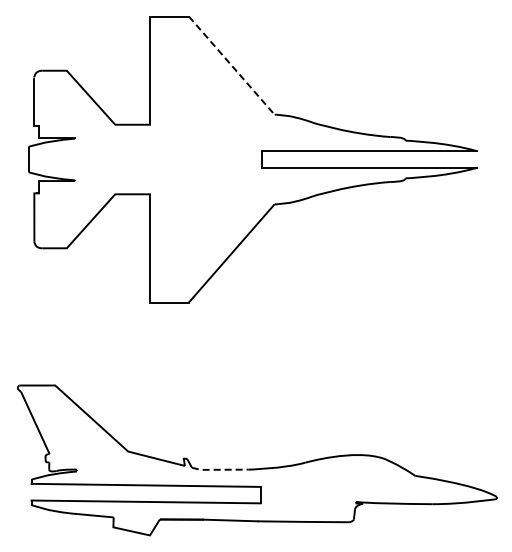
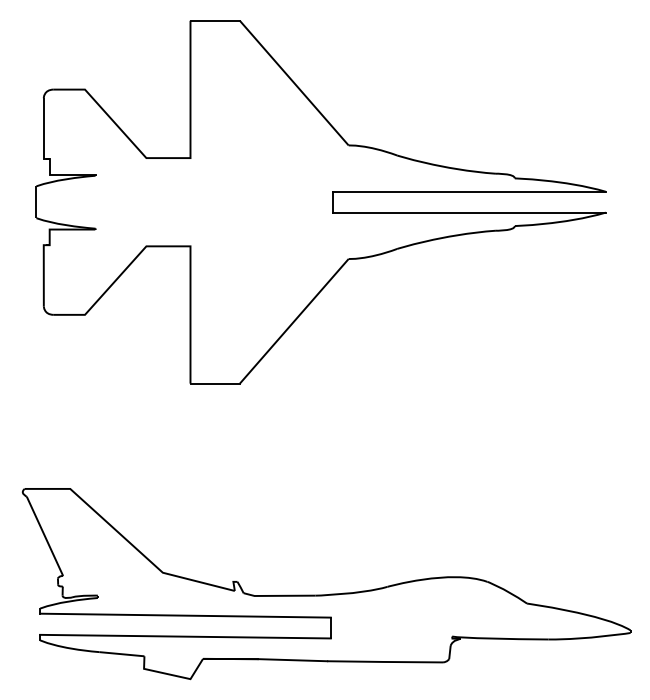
line: (232, 66) -> (295, 84), dashed -> solid
line: (219, 469) -> (278, 595), dashed -> solid

